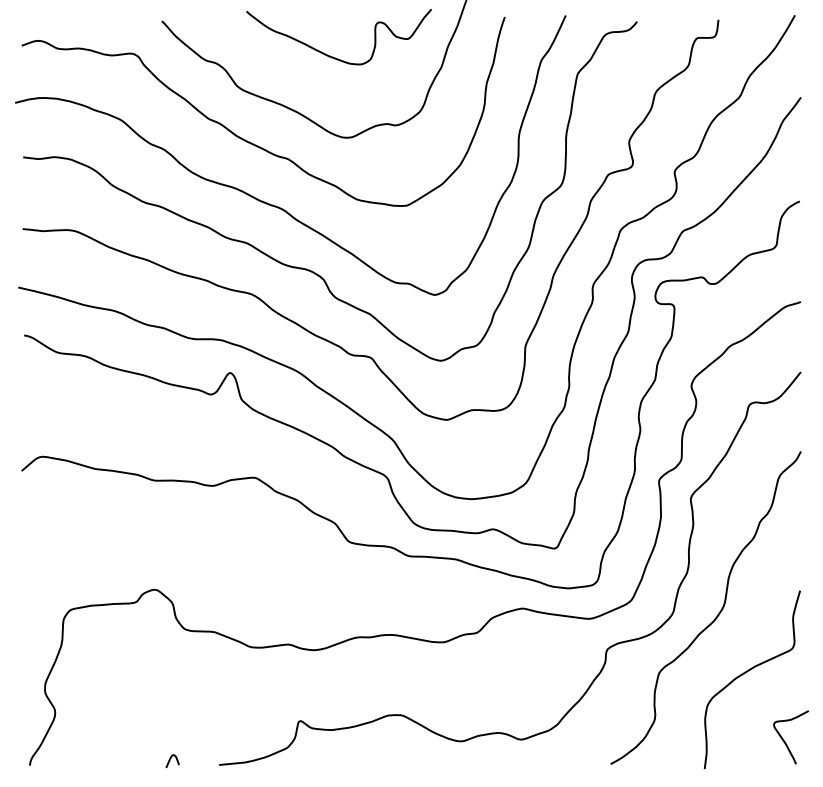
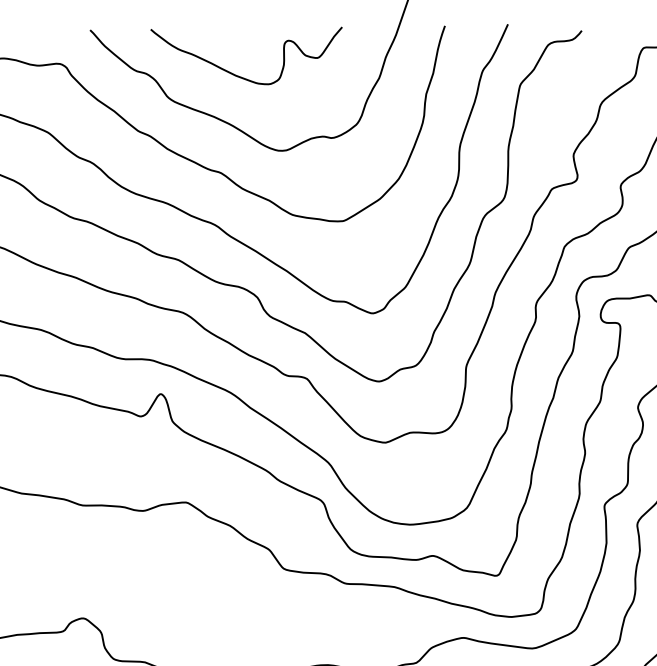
curve: (333, 56) -> (240, 76), moved

